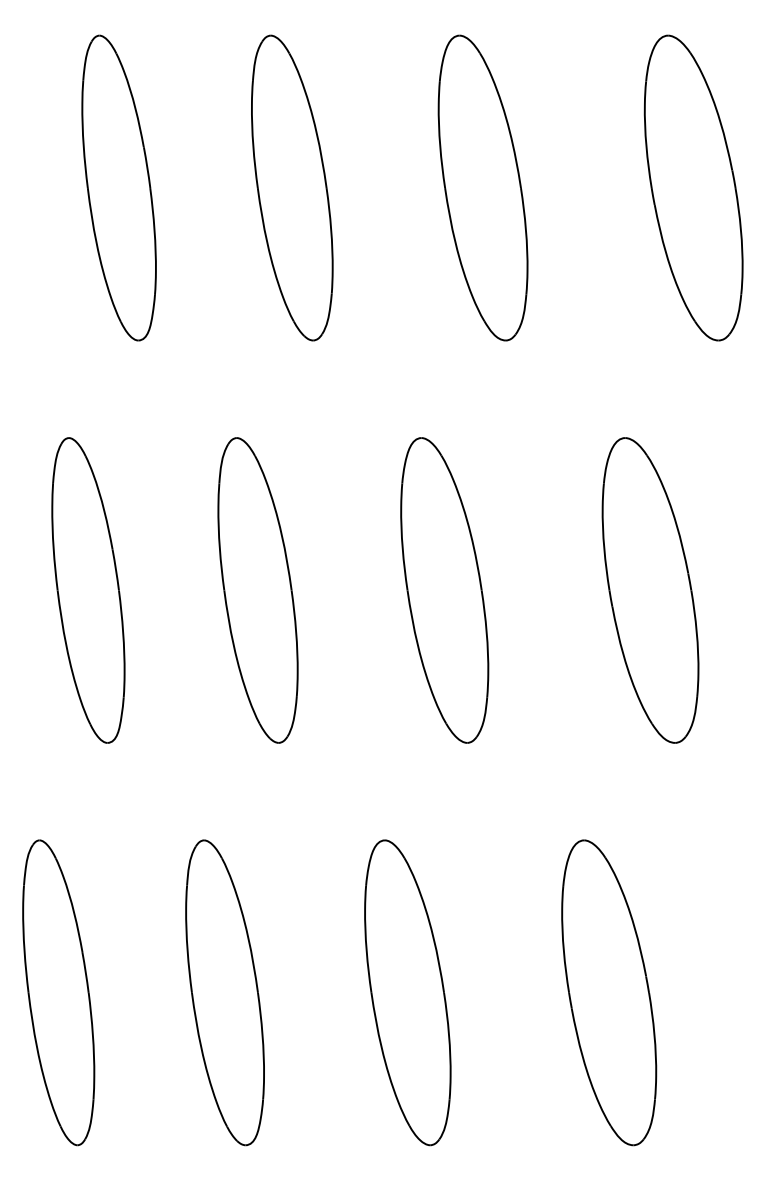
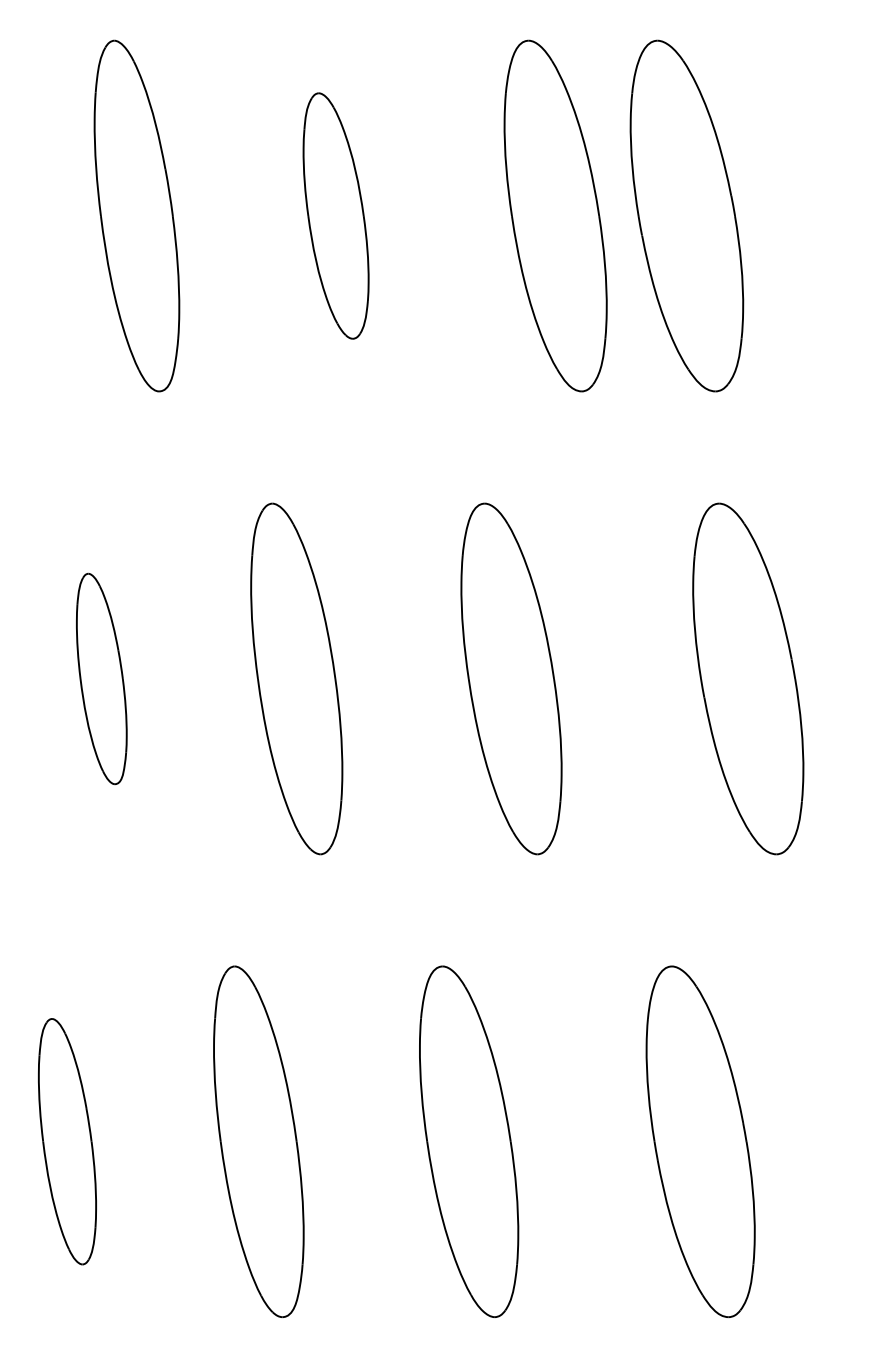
part: (291, 187) -> (335, 215), size x0.7
part: (693, 187) -> (686, 215), moved
part: (88, 590) -> (101, 678), size x0.6
part: (58, 992) -> (67, 1141), size x0.7

